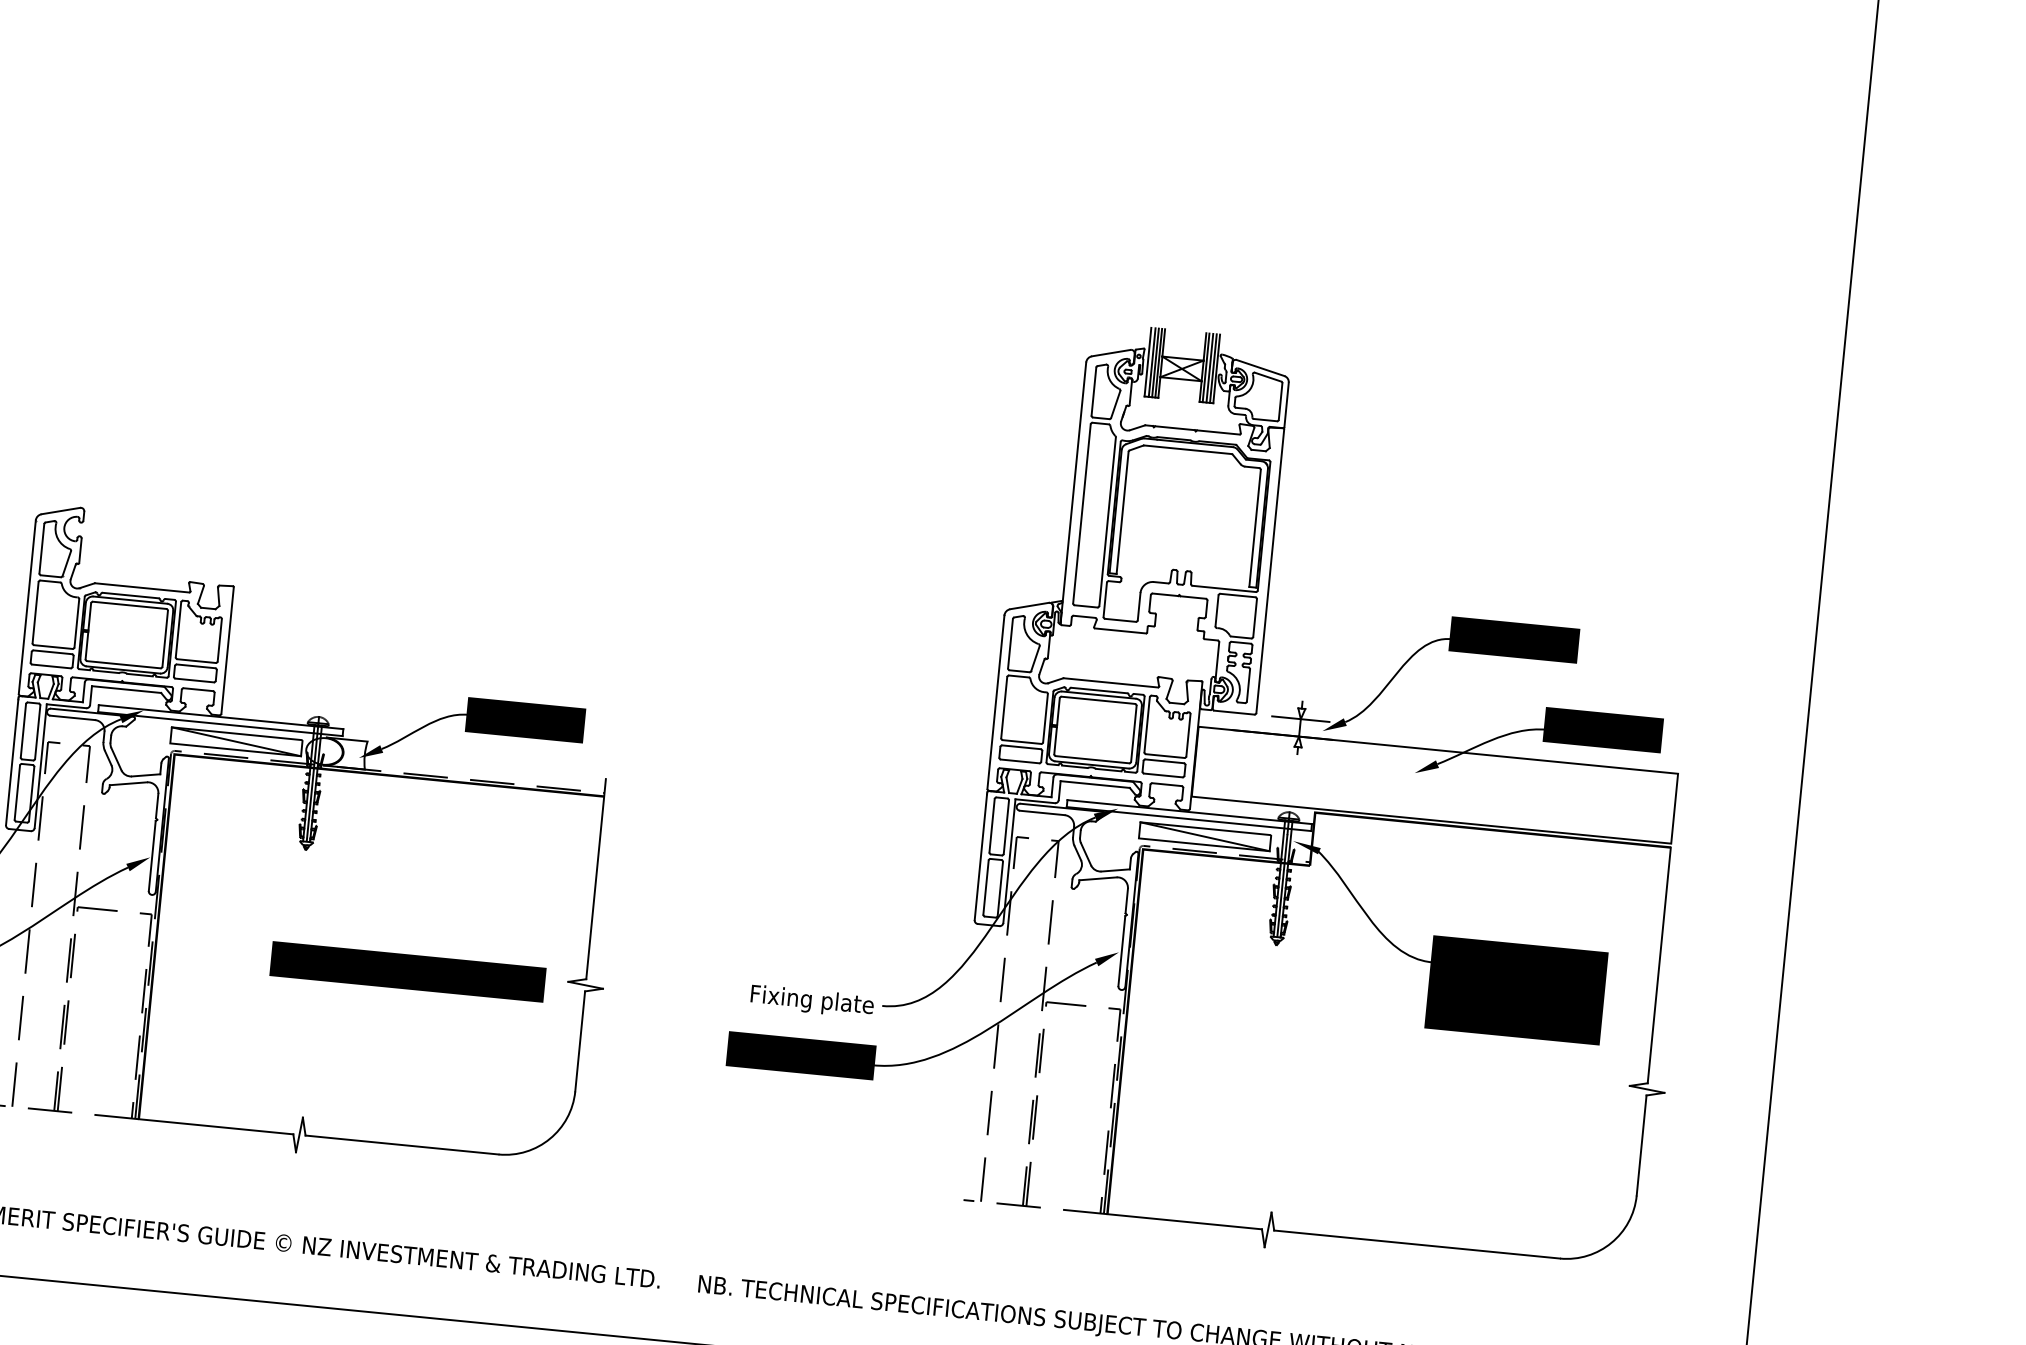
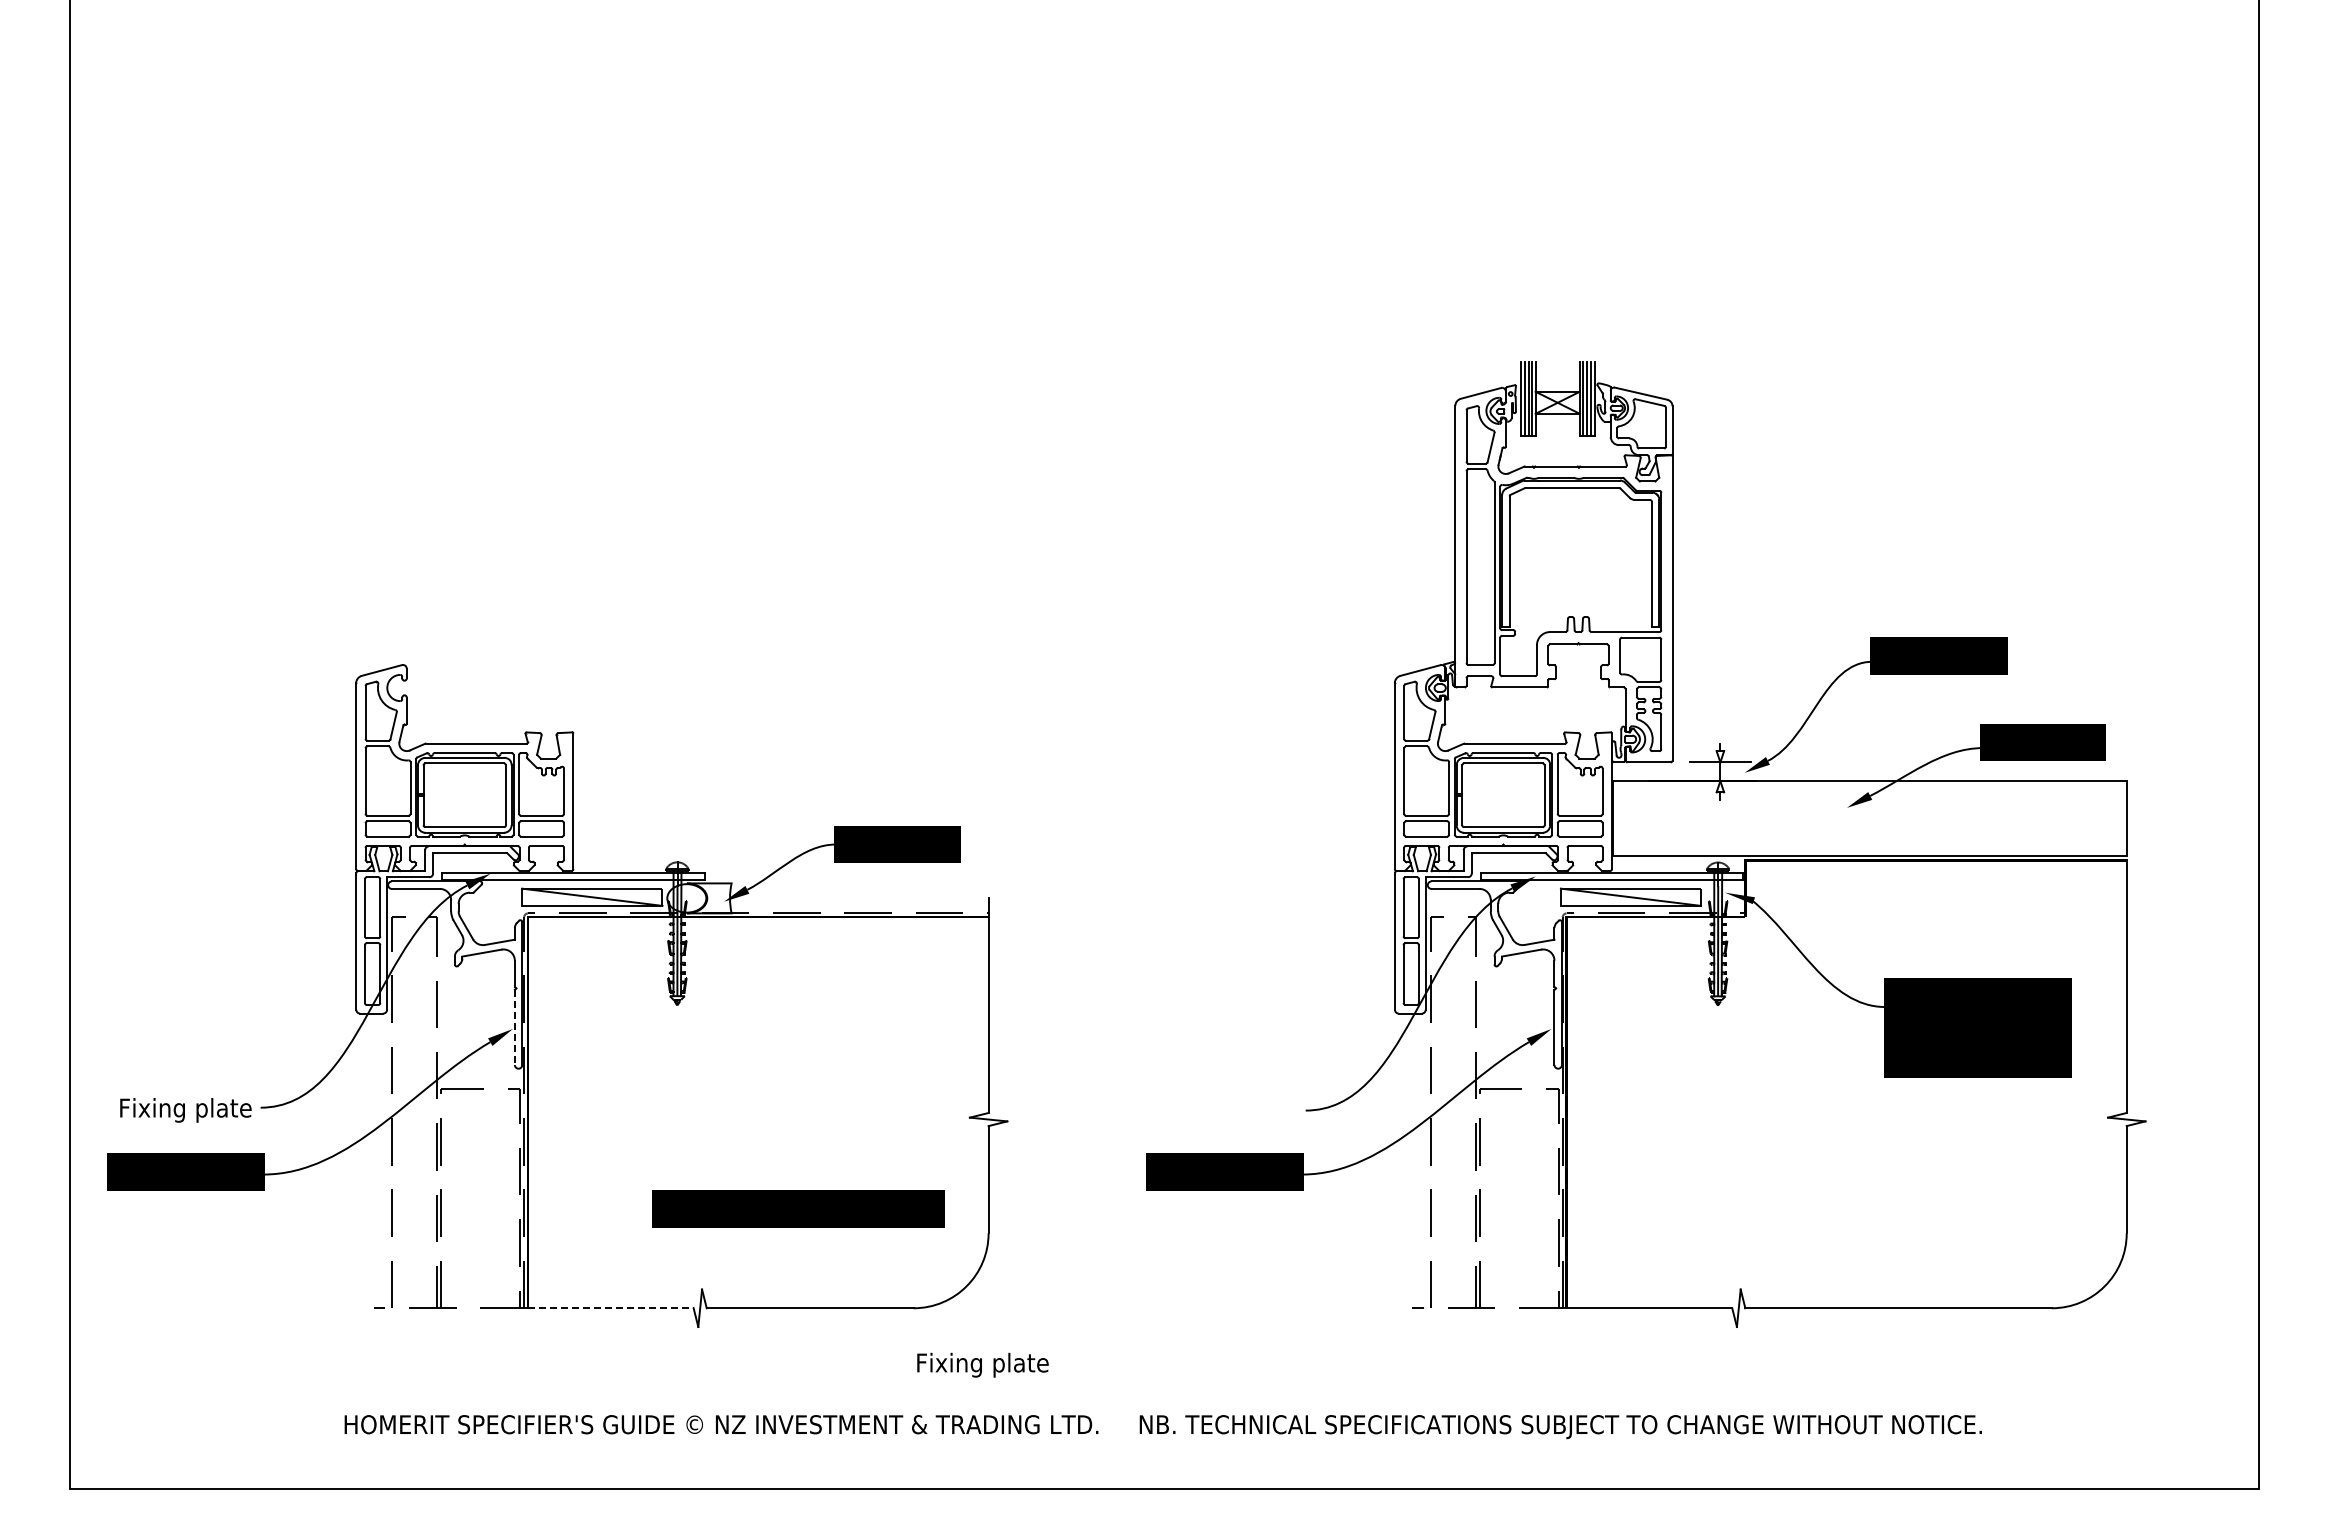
line: (151, 857) -> (514, 1028), solid -> dashed
text: (408, 971) -> (798, 1208), moved
text: (811, 1000) -> (982, 1364), moved
line: (215, 1126) -> (610, 1308), solid -> dashed

